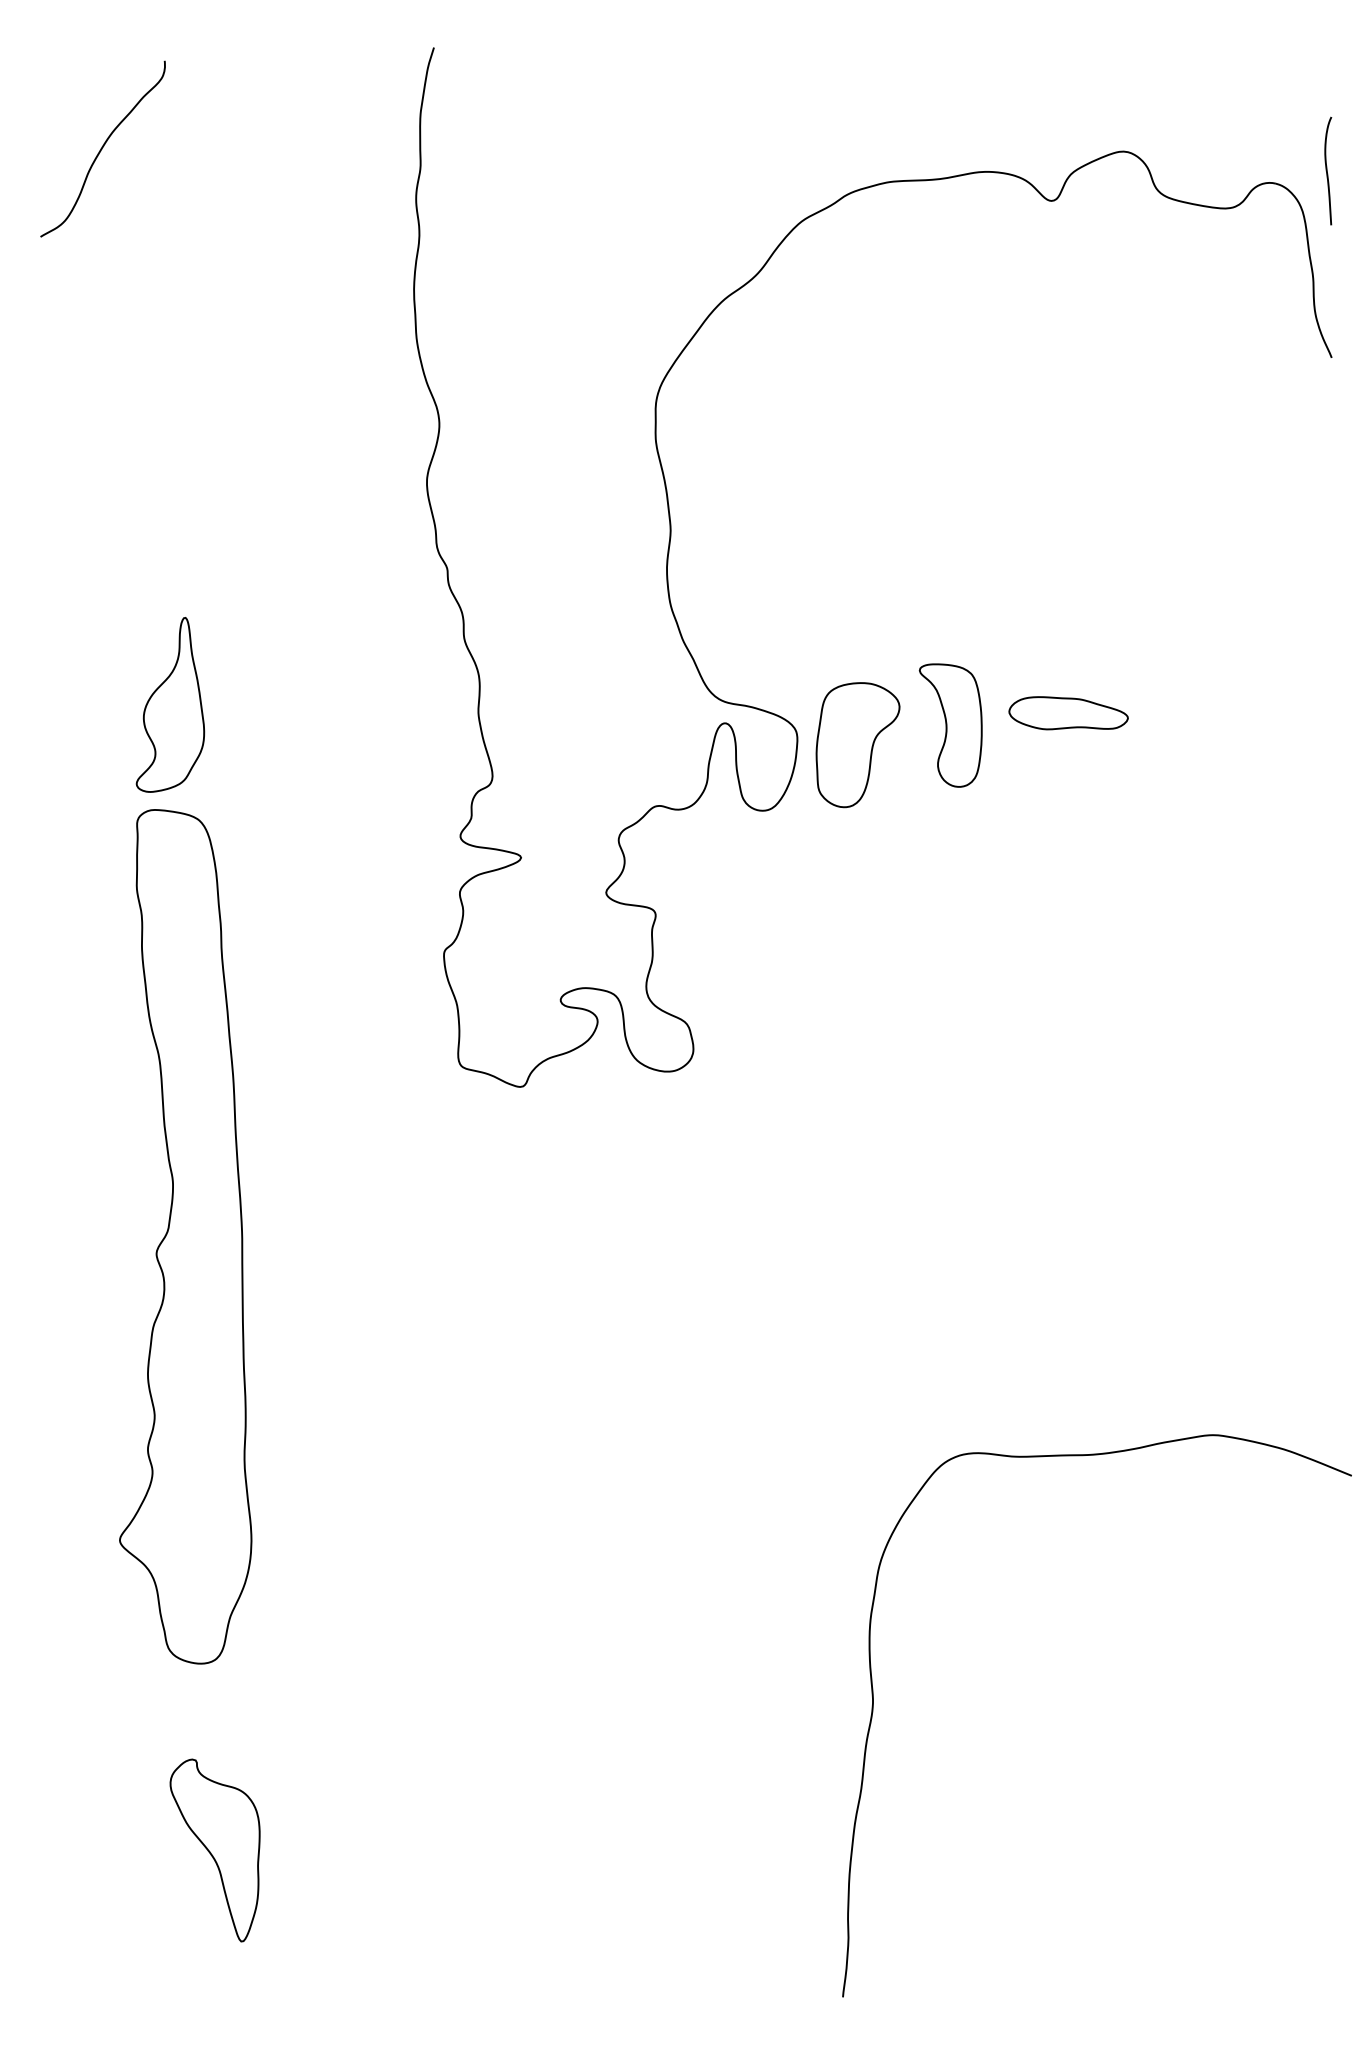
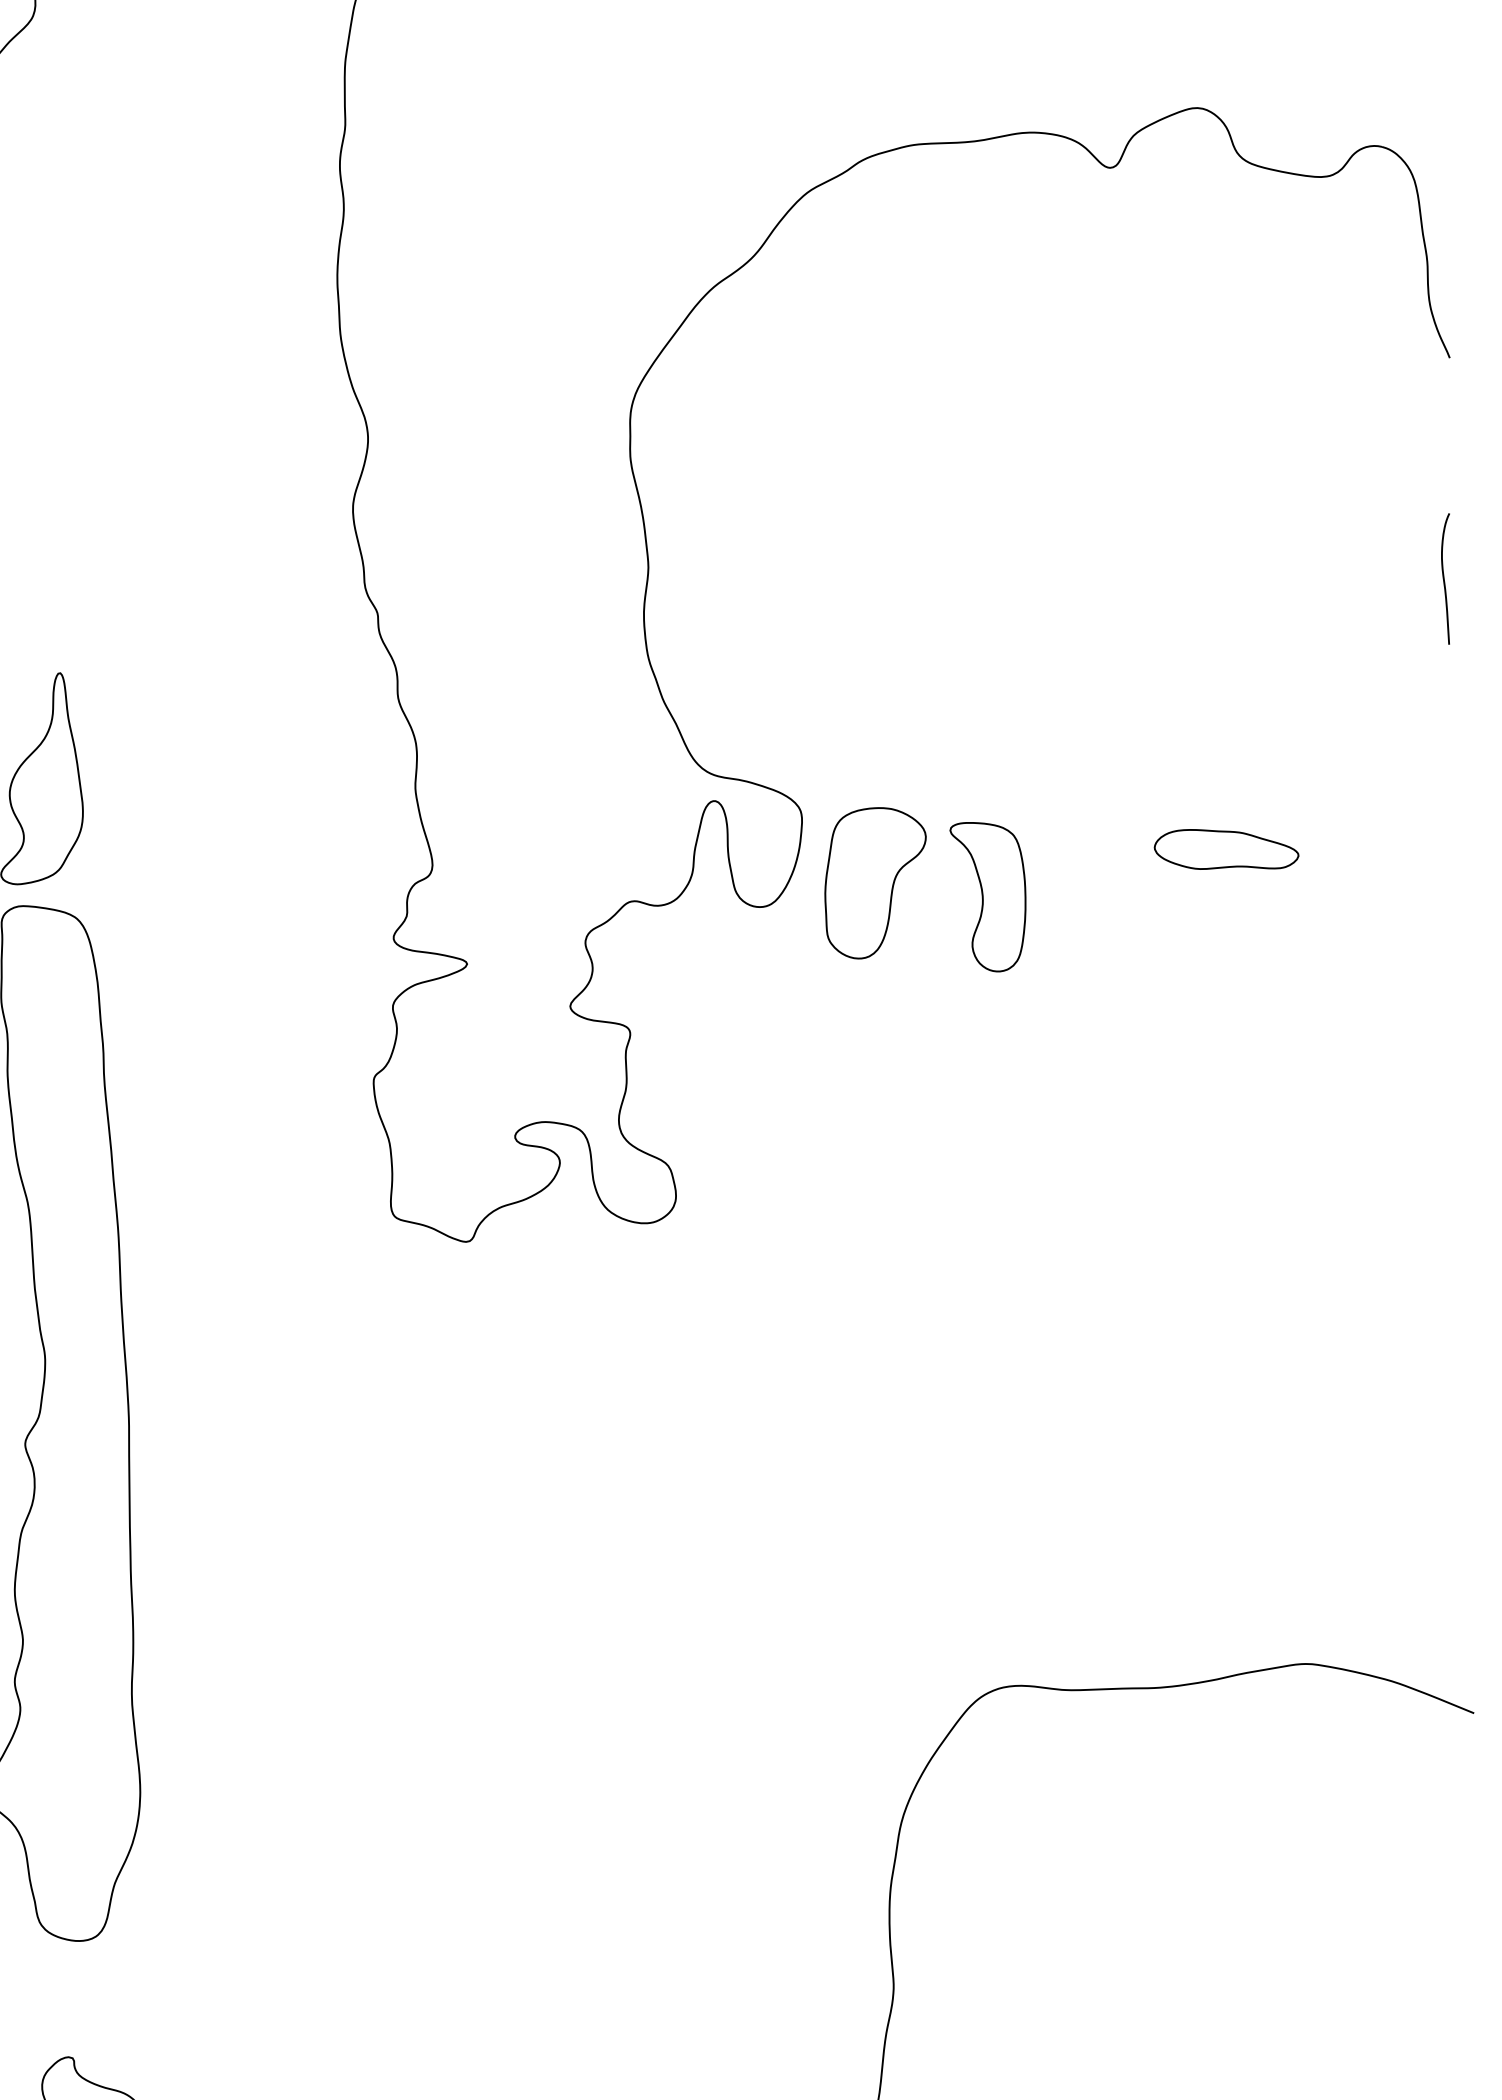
curve: (1327, 170) -> (1444, 578), moved
part: (1068, 713) -> (1226, 849), moved
part: (950, 725) -> (987, 897), moved
part: (857, 745) -> (874, 883), moved

